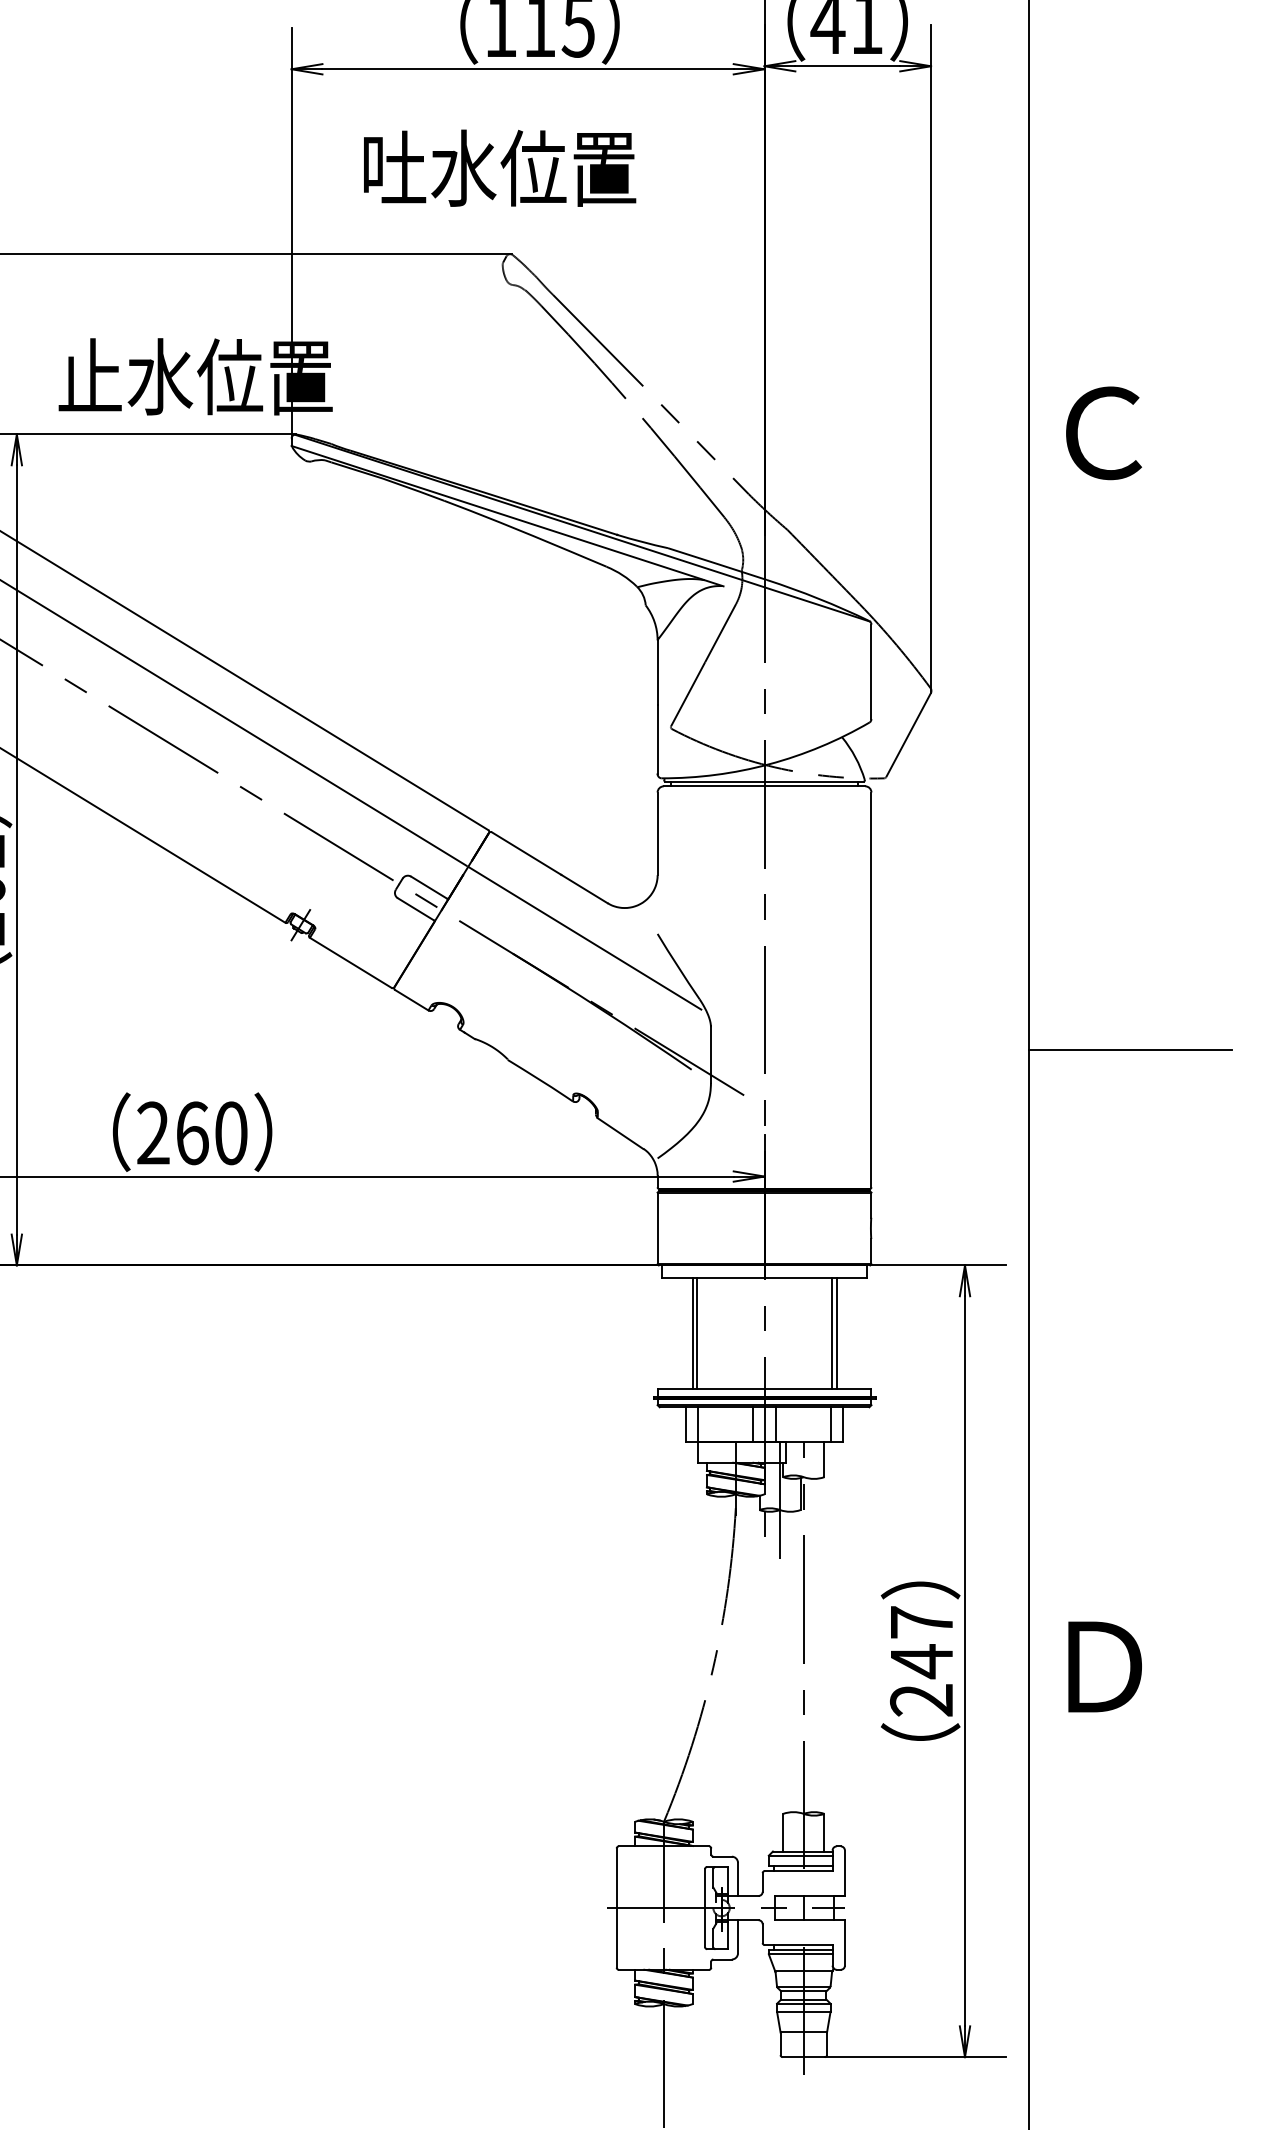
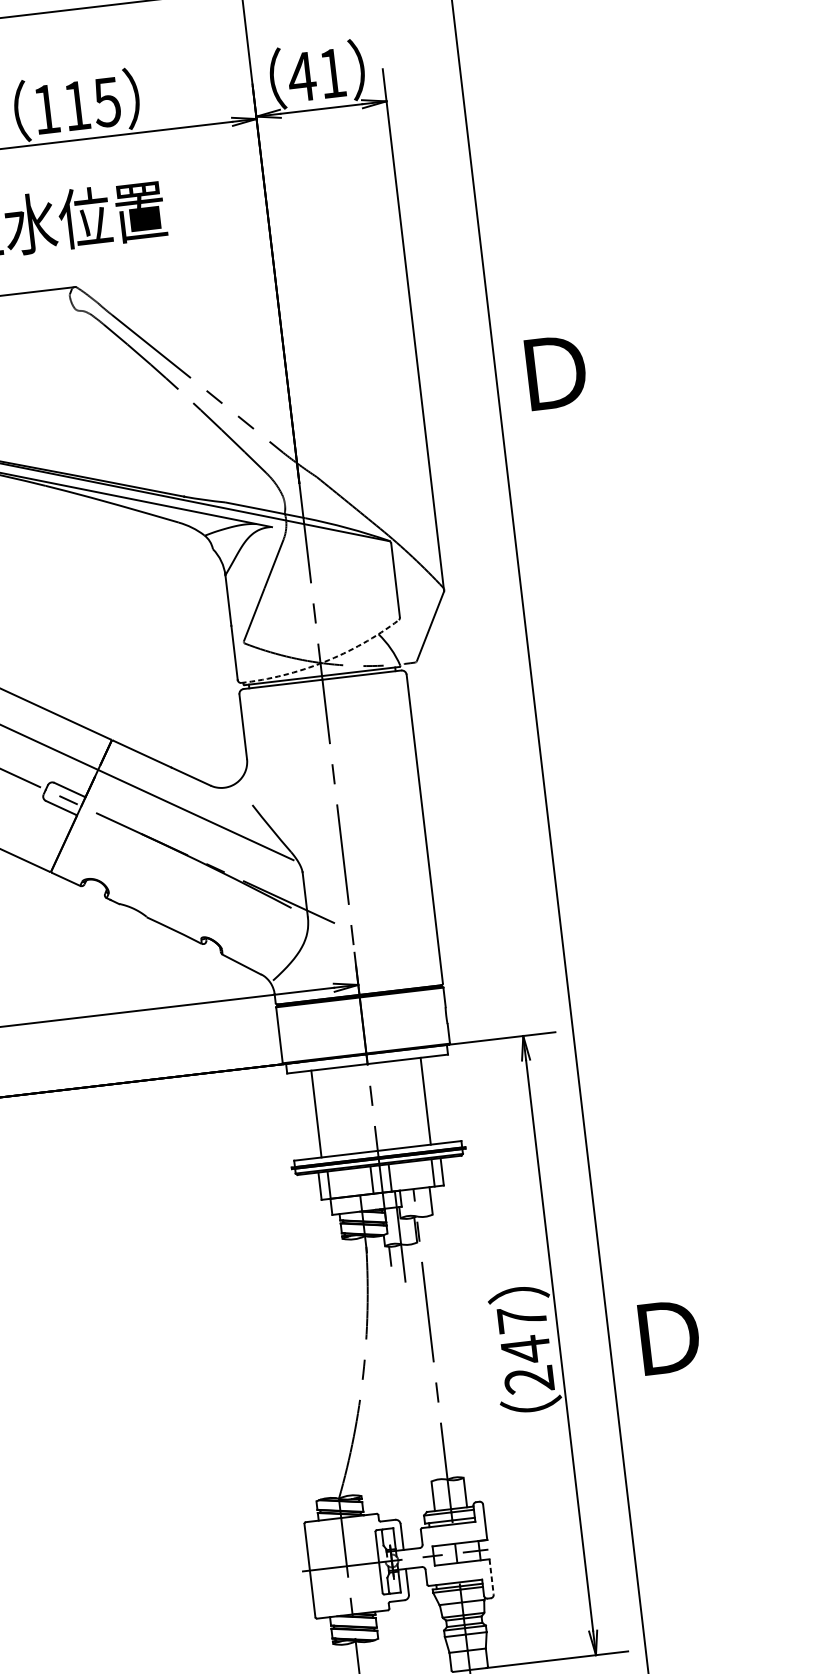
text: (1104, 433) -> (555, 372), Ｃ -> Ｄ
arc: (769, 764) -> (324, 662), solid -> dashed
line: (1130, 1050) -> (632, 852), removed
line: (696, 1332) -> (319, 1113), removed
line: (836, 1332) -> (428, 1100), removed
line: (844, 1943) -> (491, 1577), solid -> dashed

